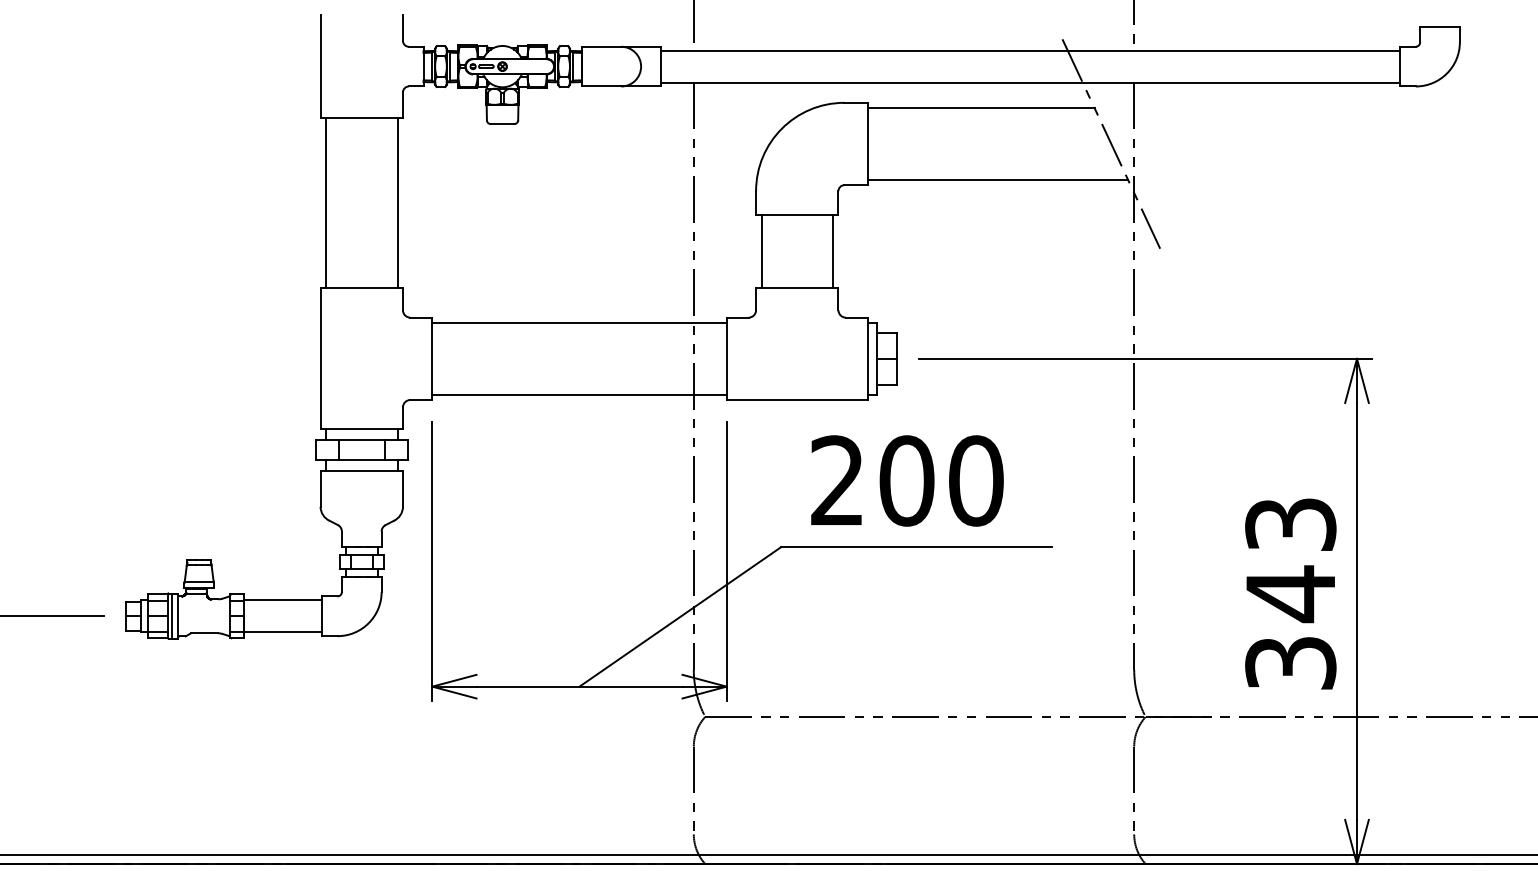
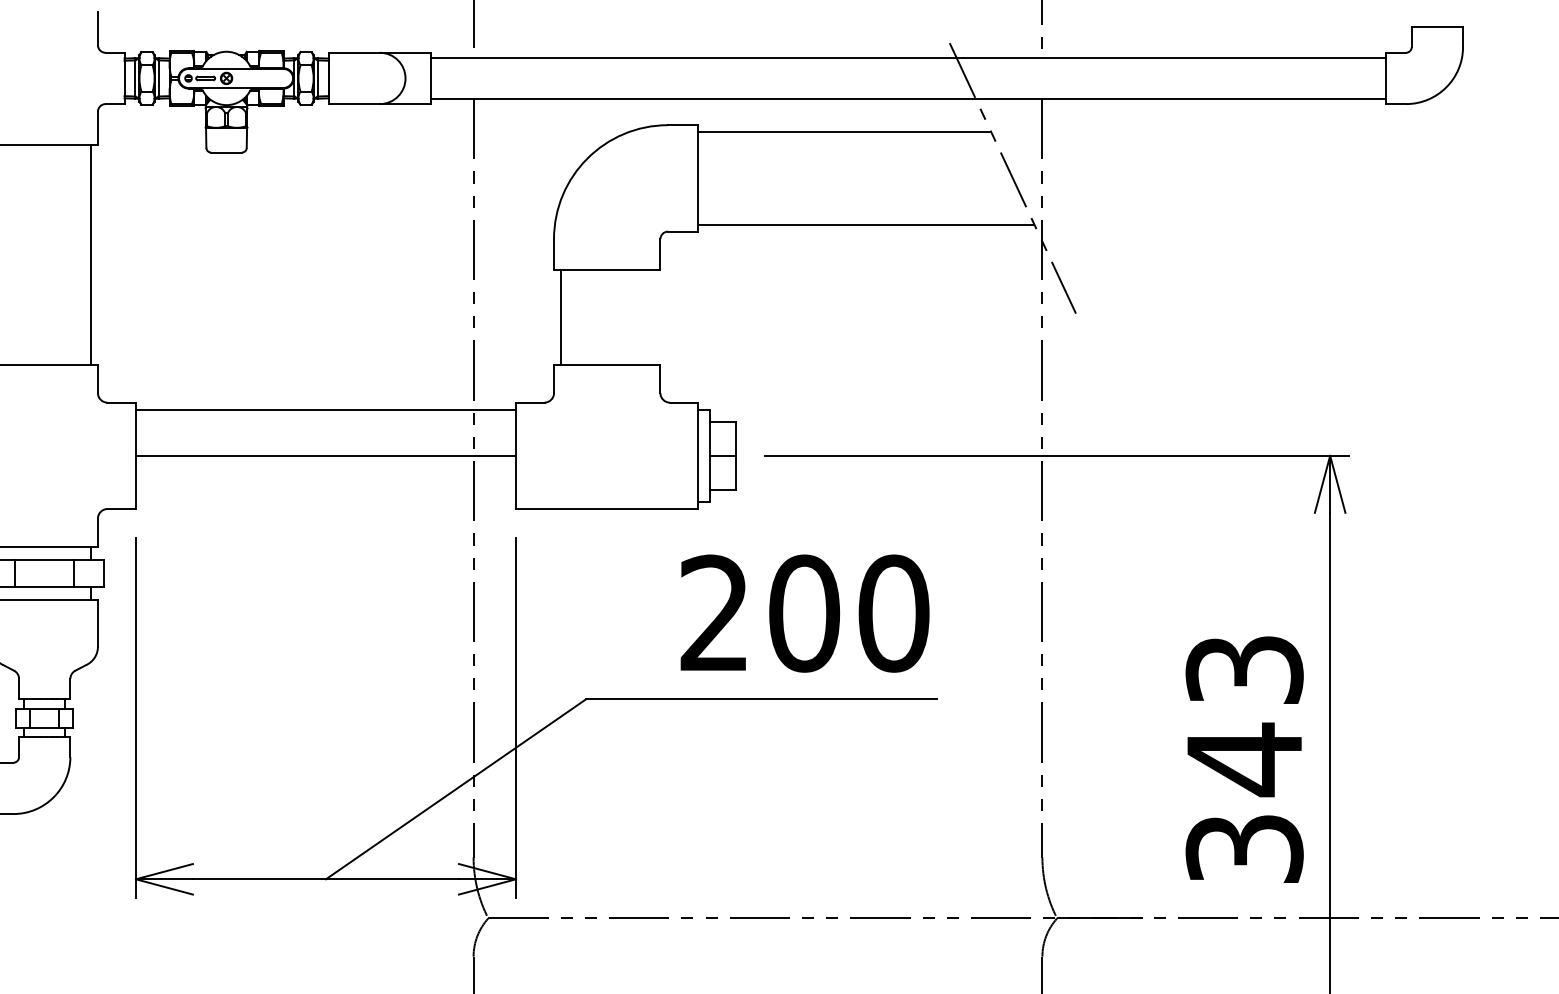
line: (833, 251) -> (654, 317), removed
line: (579, 394) -> (325, 455), moved
text: (907, 480) -> (805, 612), moved

